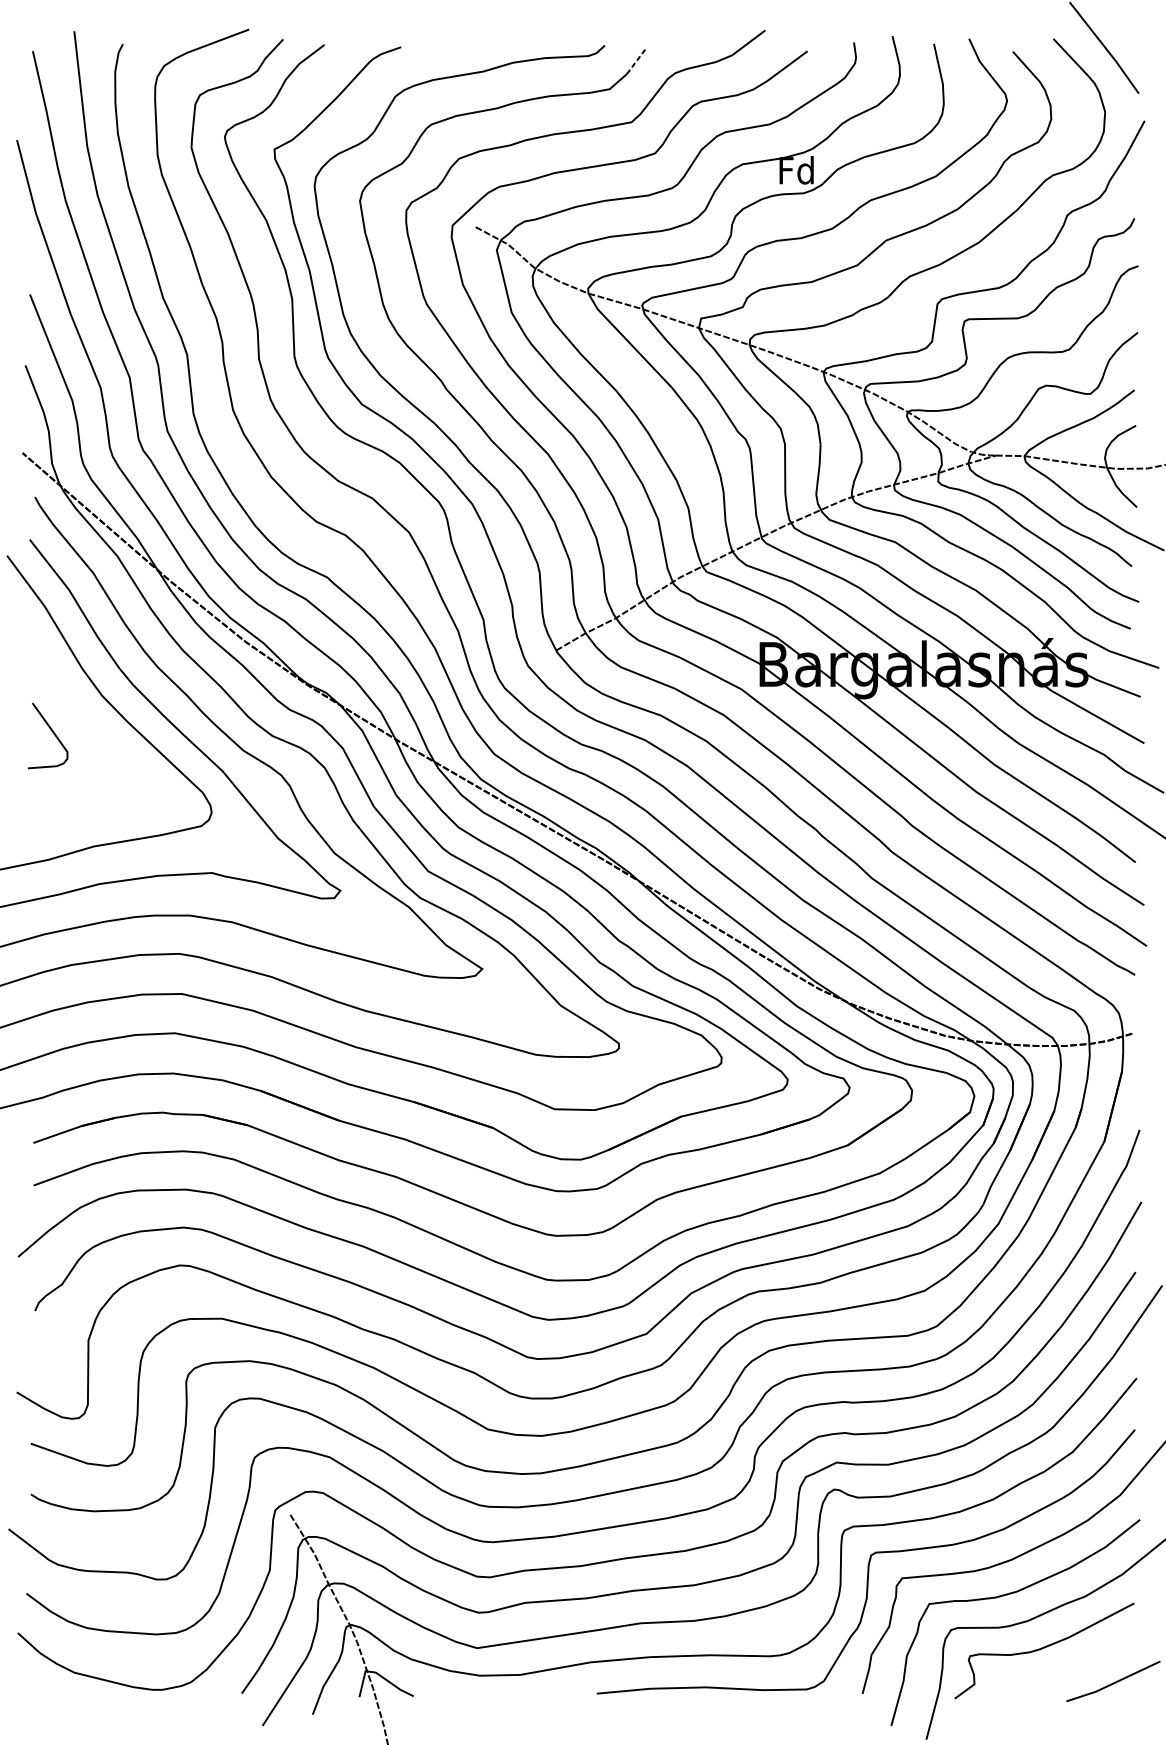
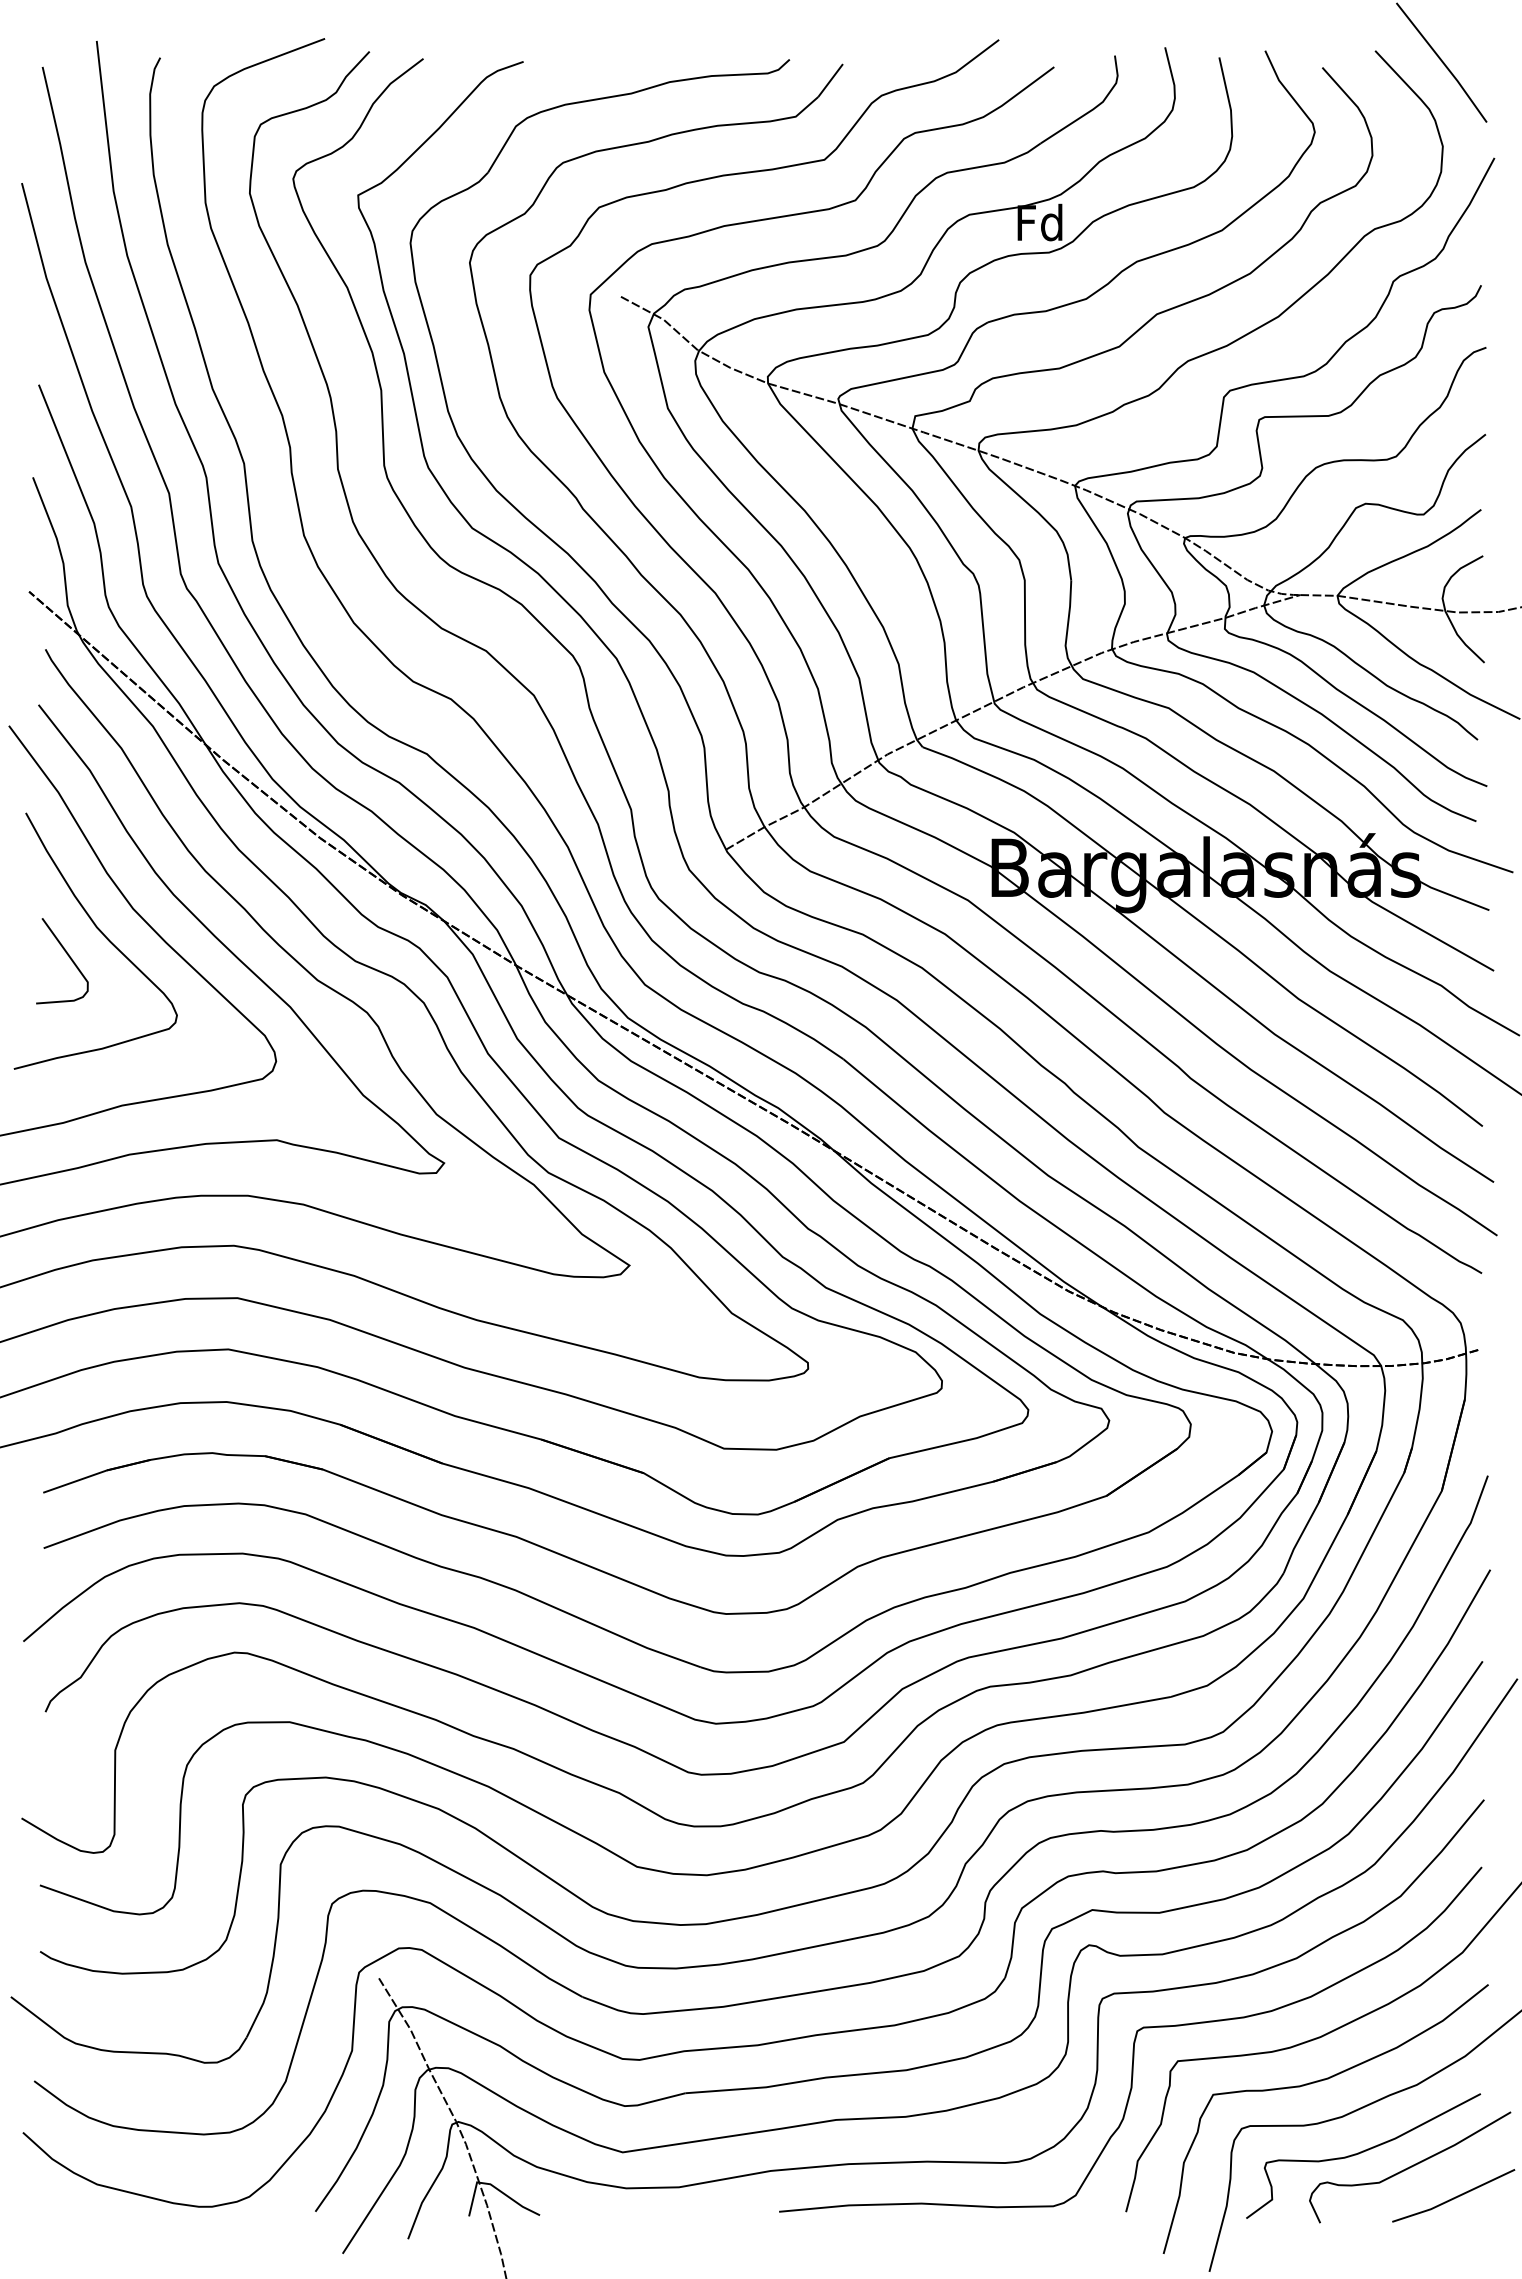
line: (636, 61) -> (830, 80), dashed -> solid
curve: (77, 714) -> (101, 933), added
curve: (1080, 1659) -> (1410, 2167), added

